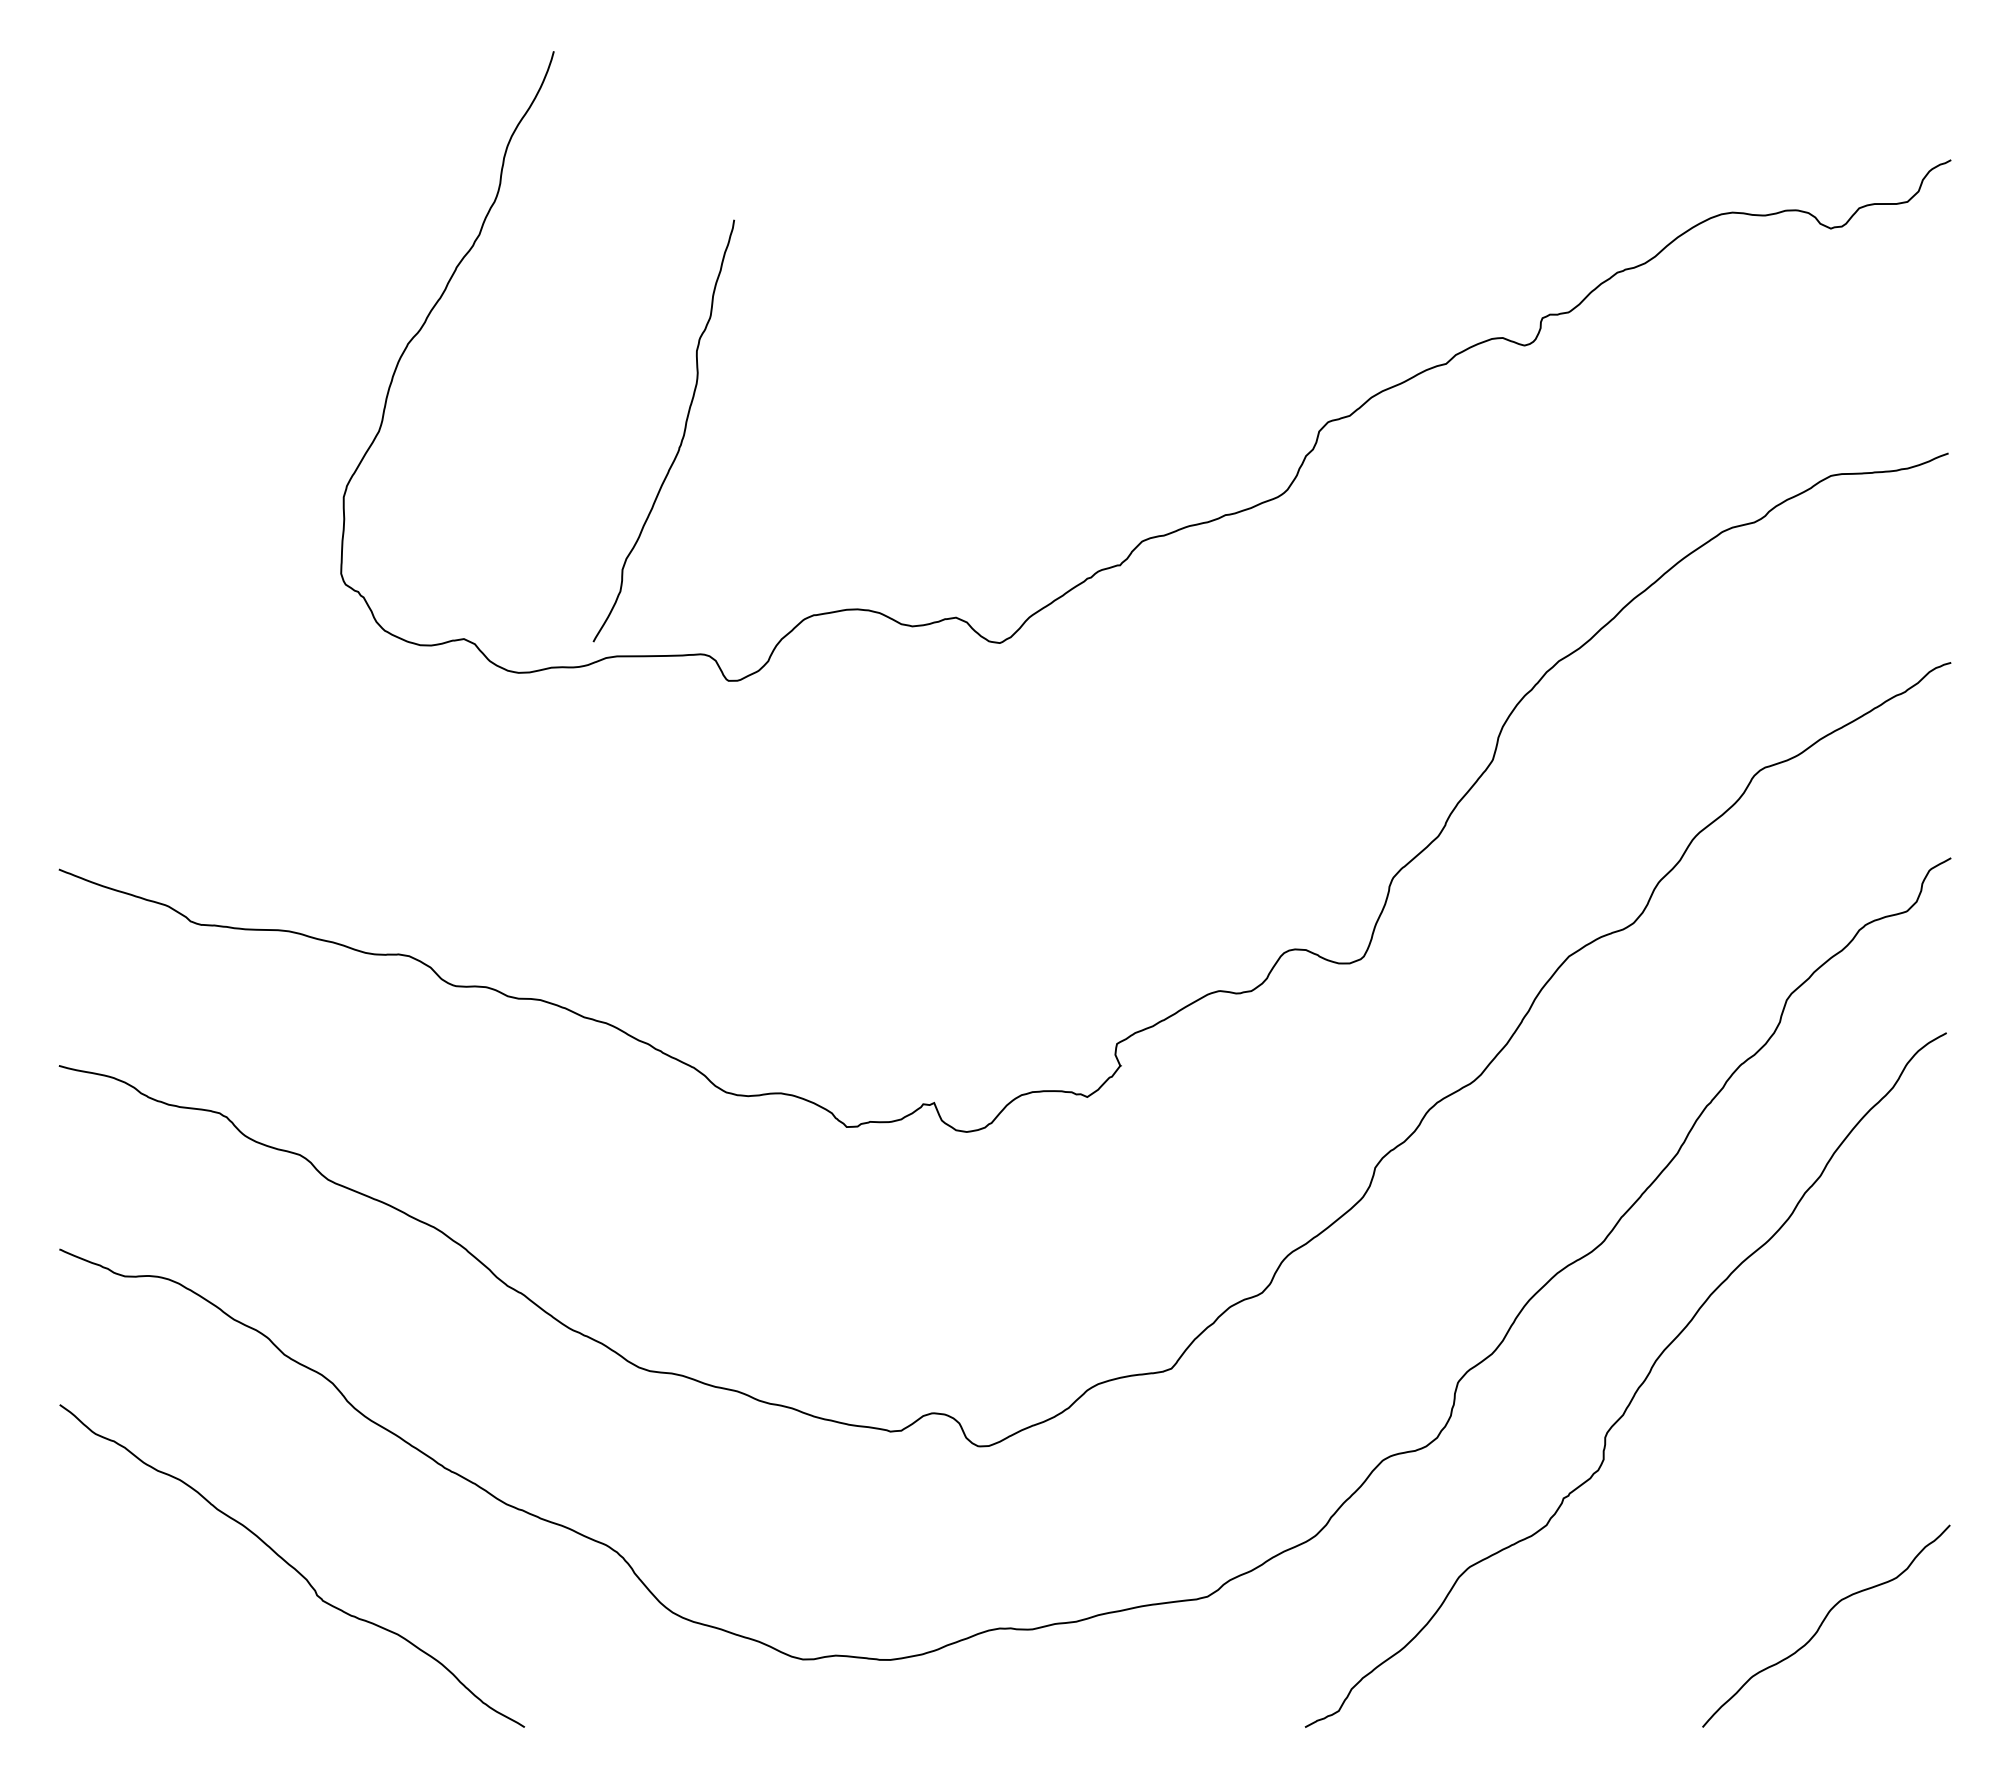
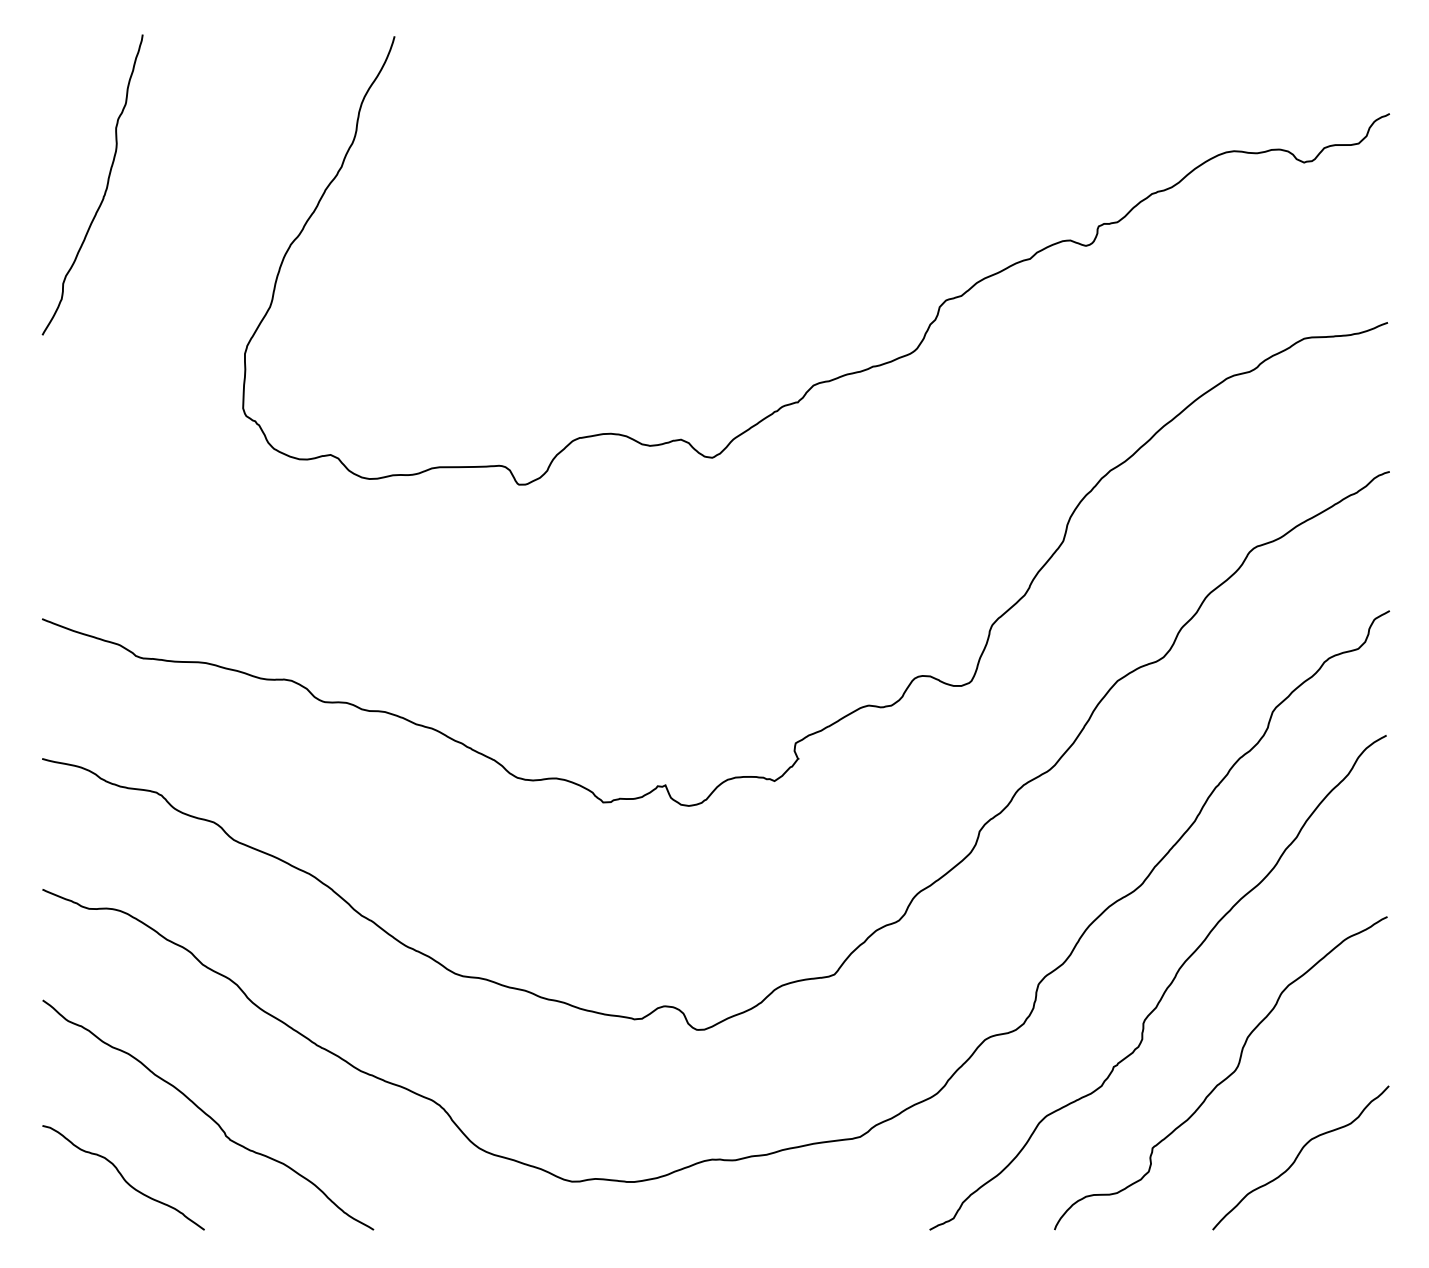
curve: (682, 436) -> (105, 188), moved
curve: (1721, 1513) -> (1226, 1077), added
curve: (173, 1653) -> (123, 1177), added

